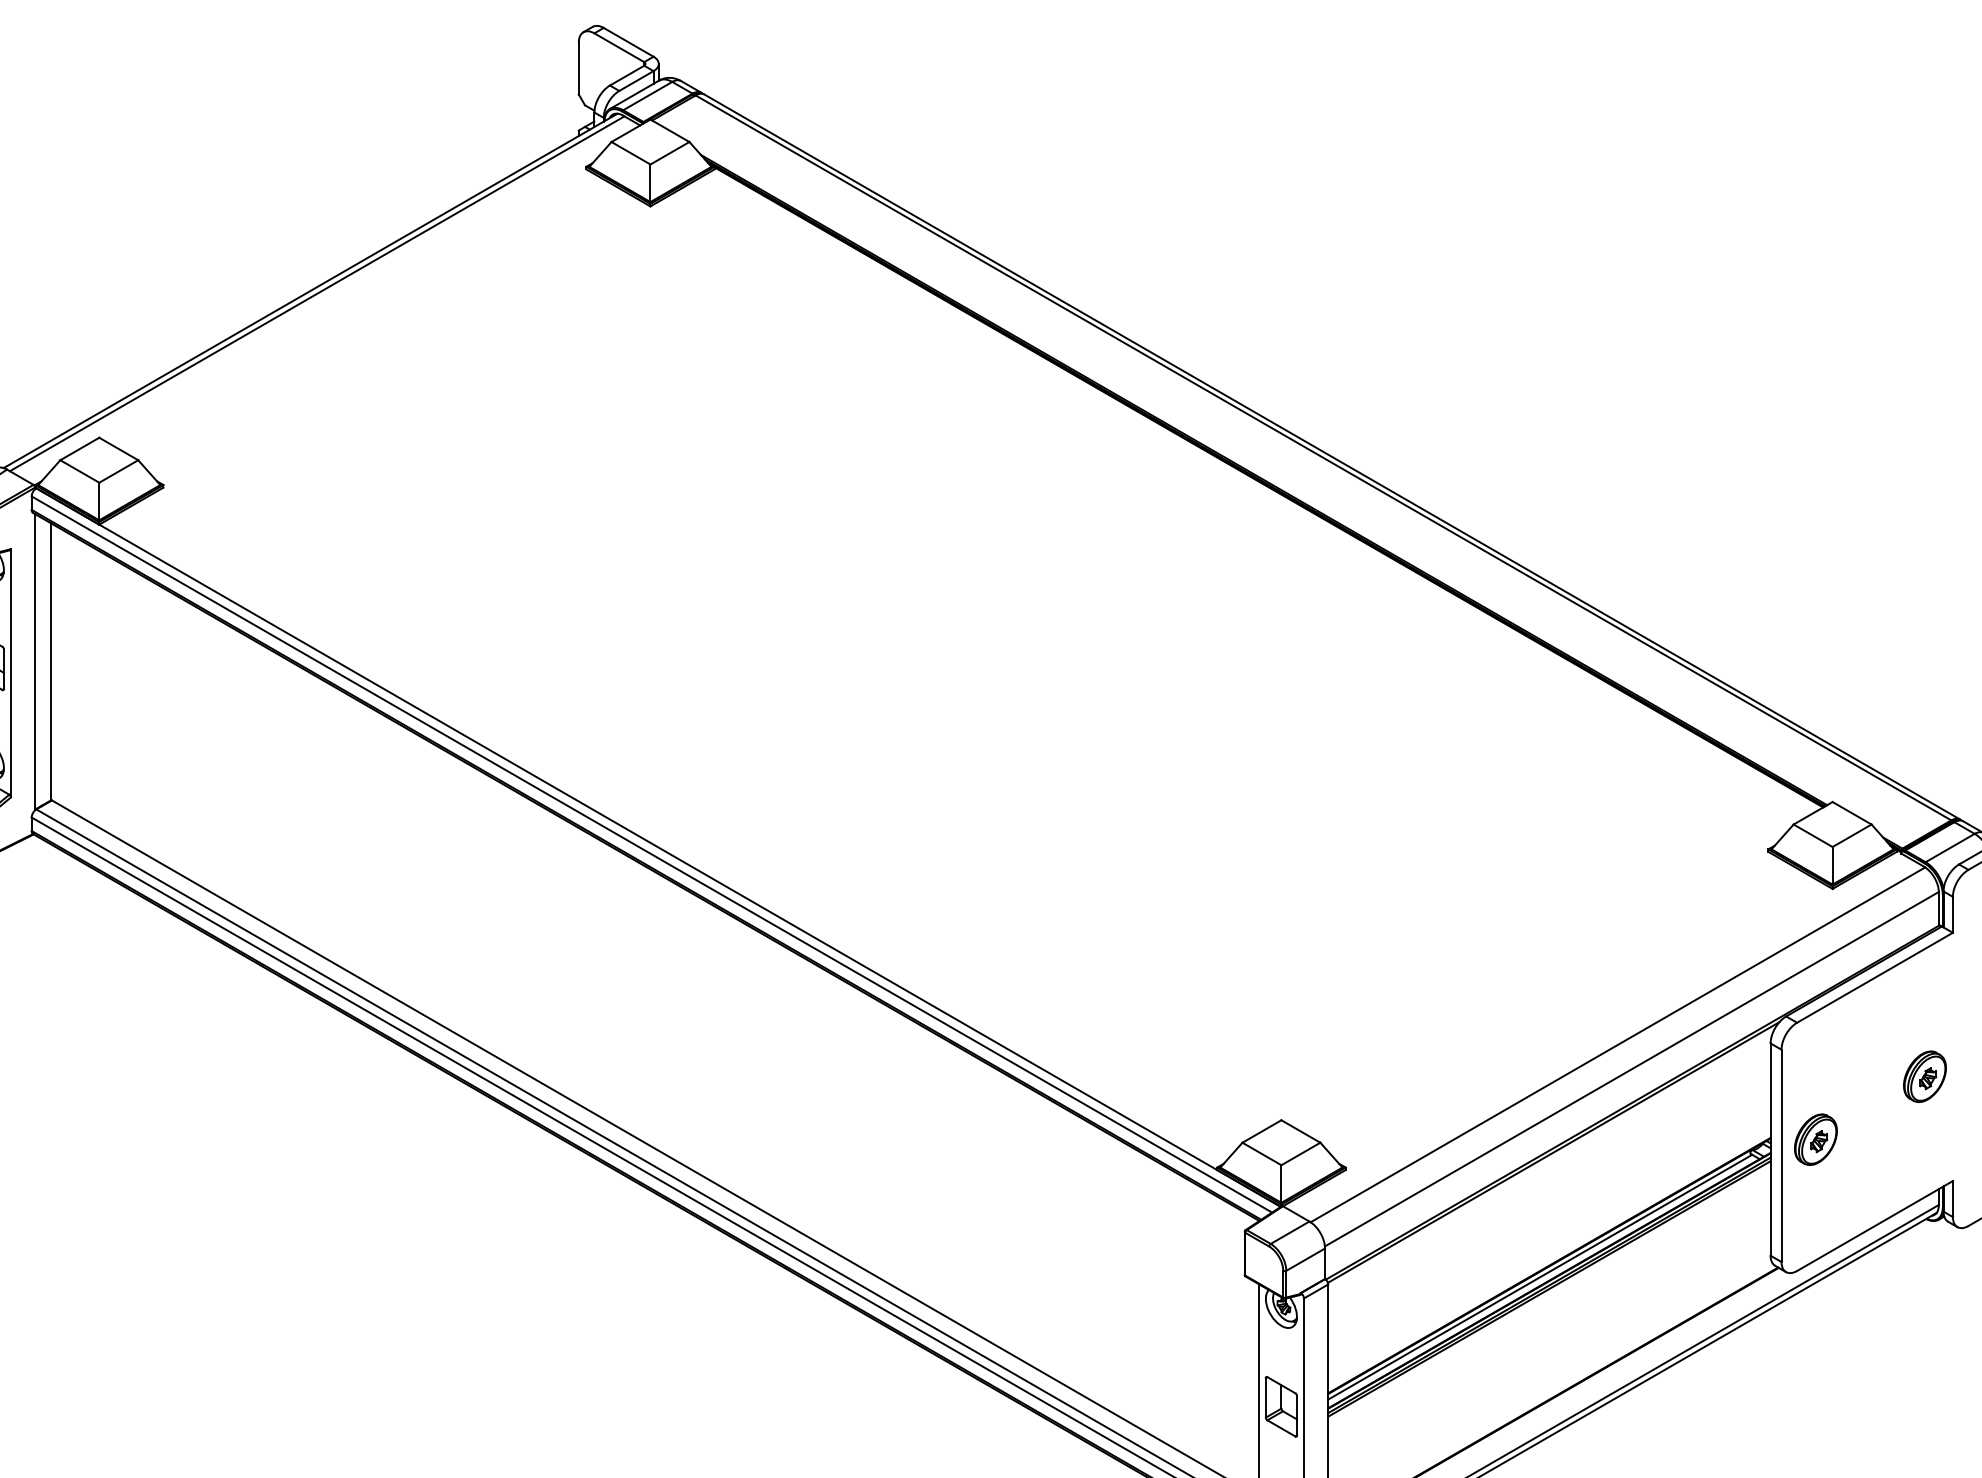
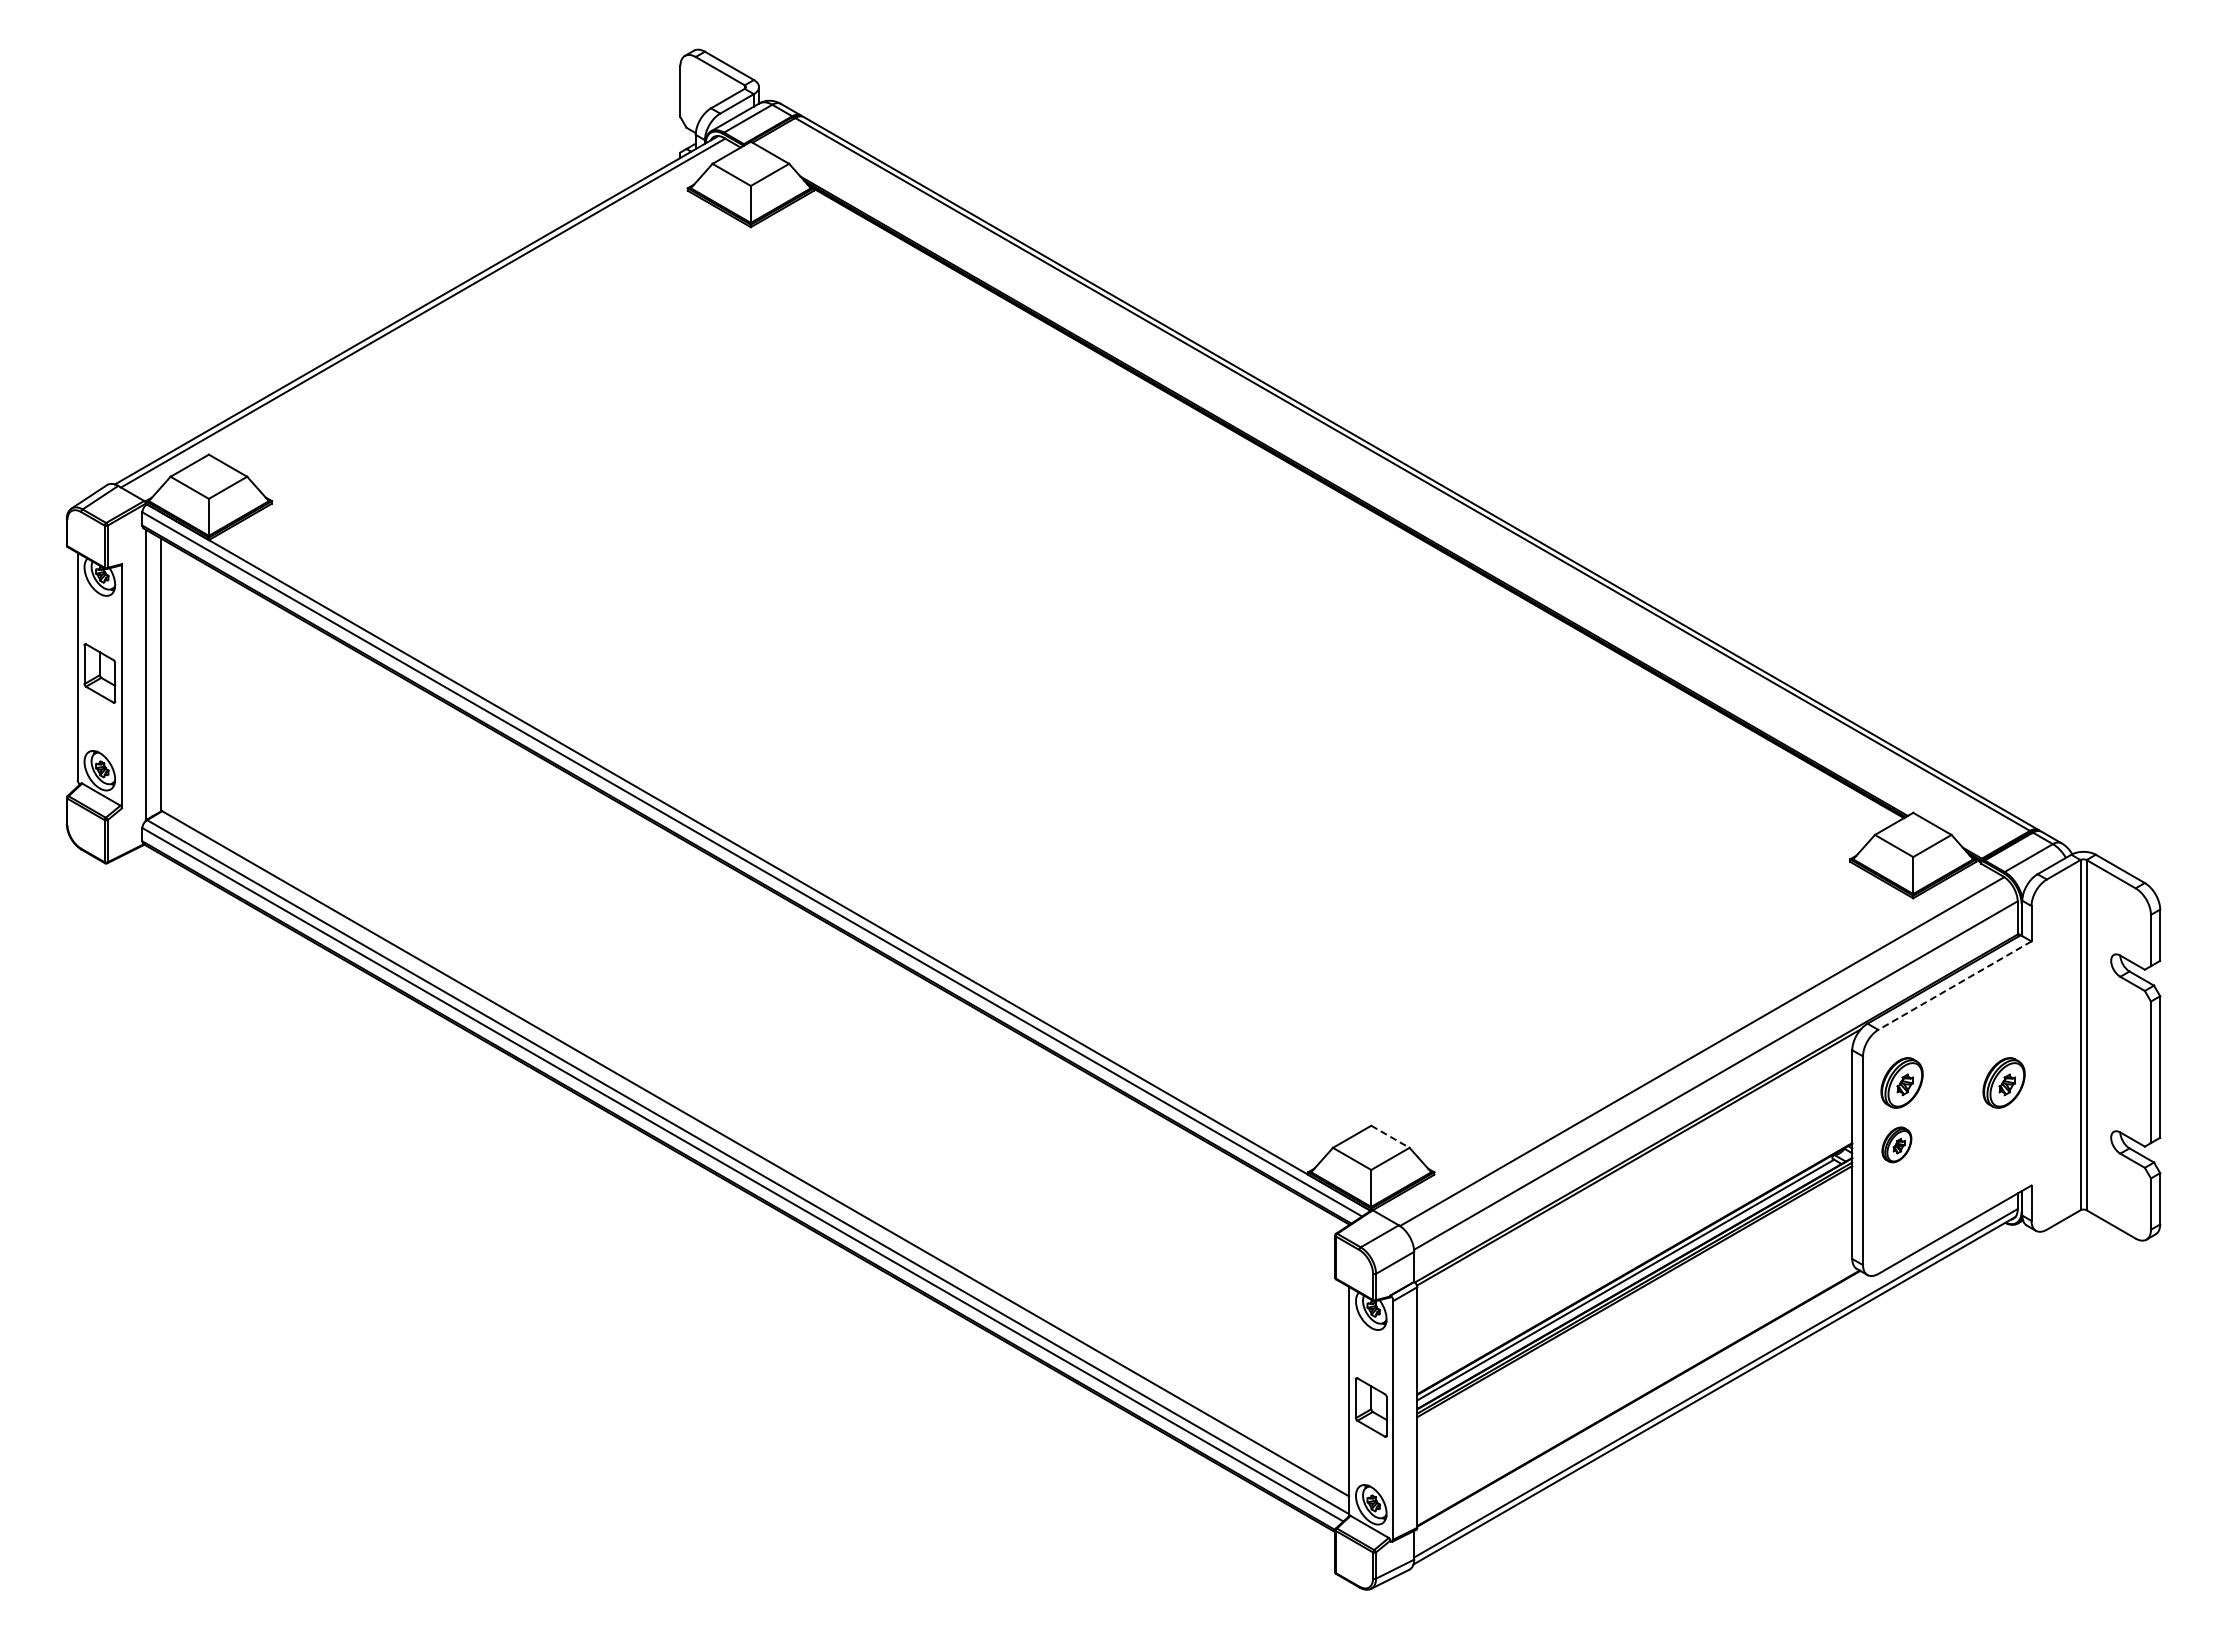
line: (1874, 977) -> (1954, 985), solid -> dashed
part: (1820, 1076) -> (1901, 1082), added
line: (1300, 1132) -> (1390, 1137), solid -> dashed
part: (1815, 1139) -> (1896, 1144), size x0.7

